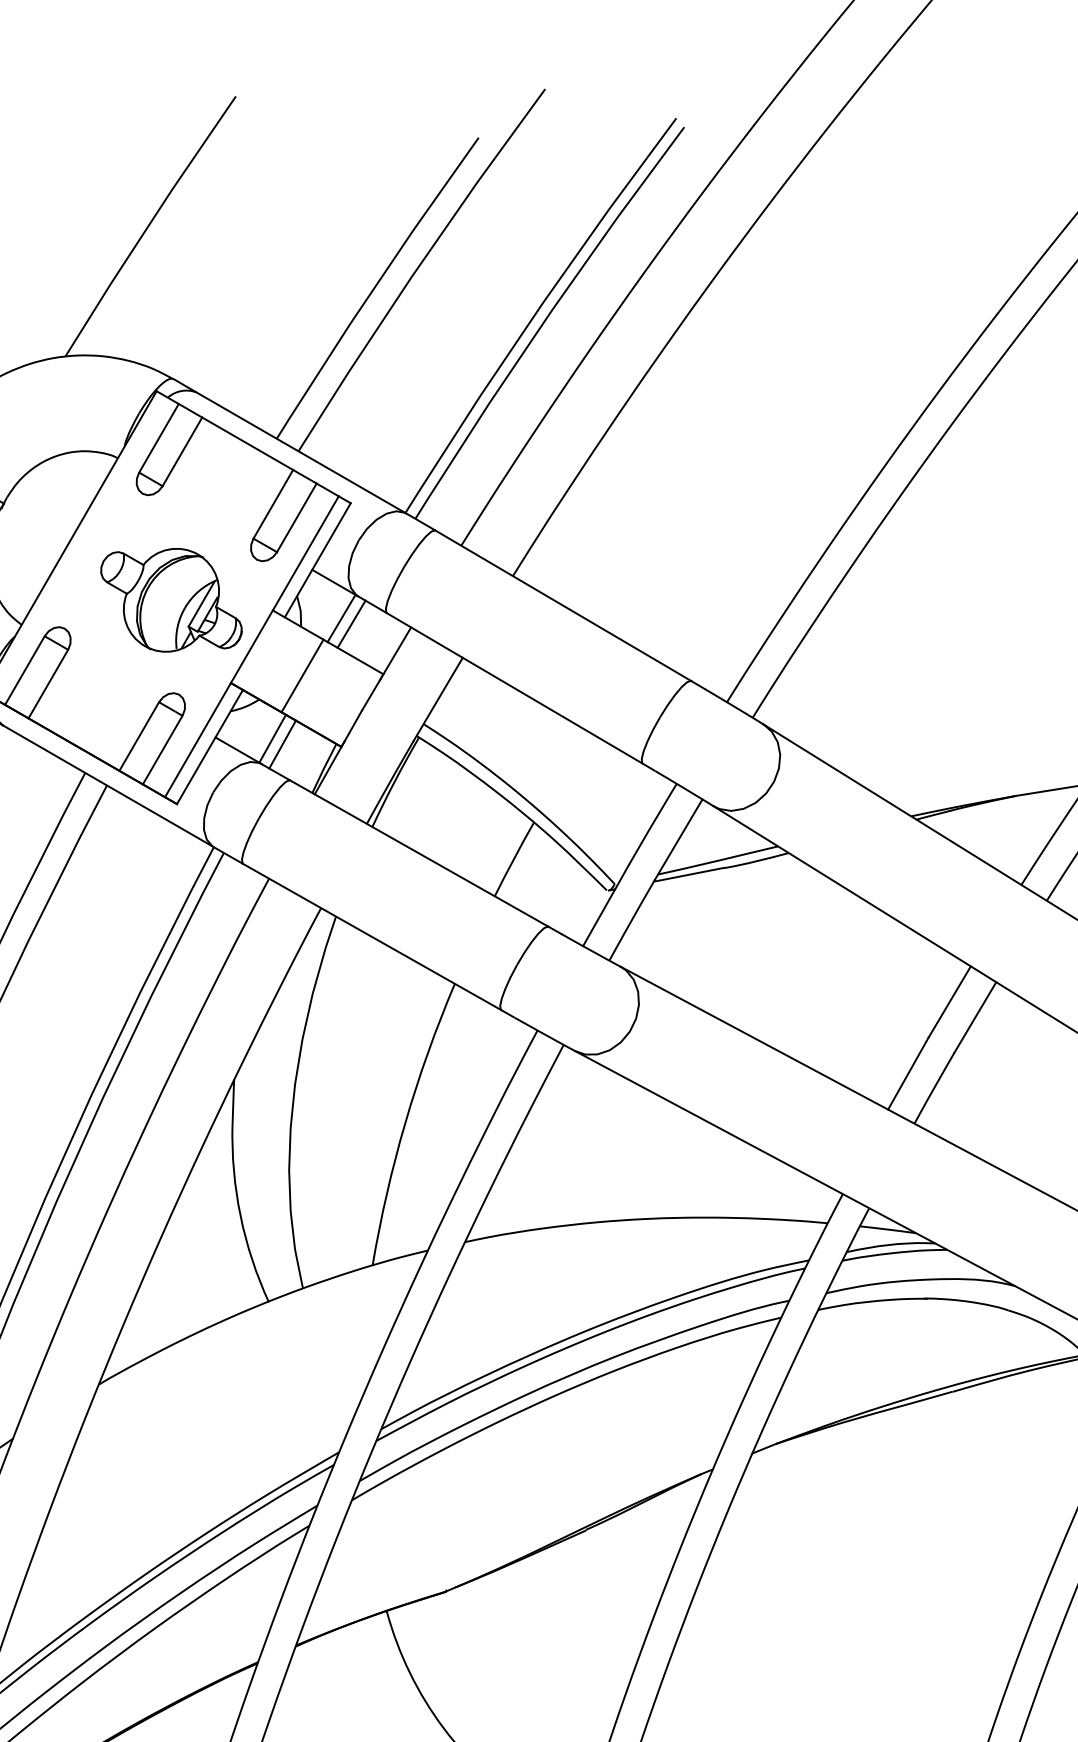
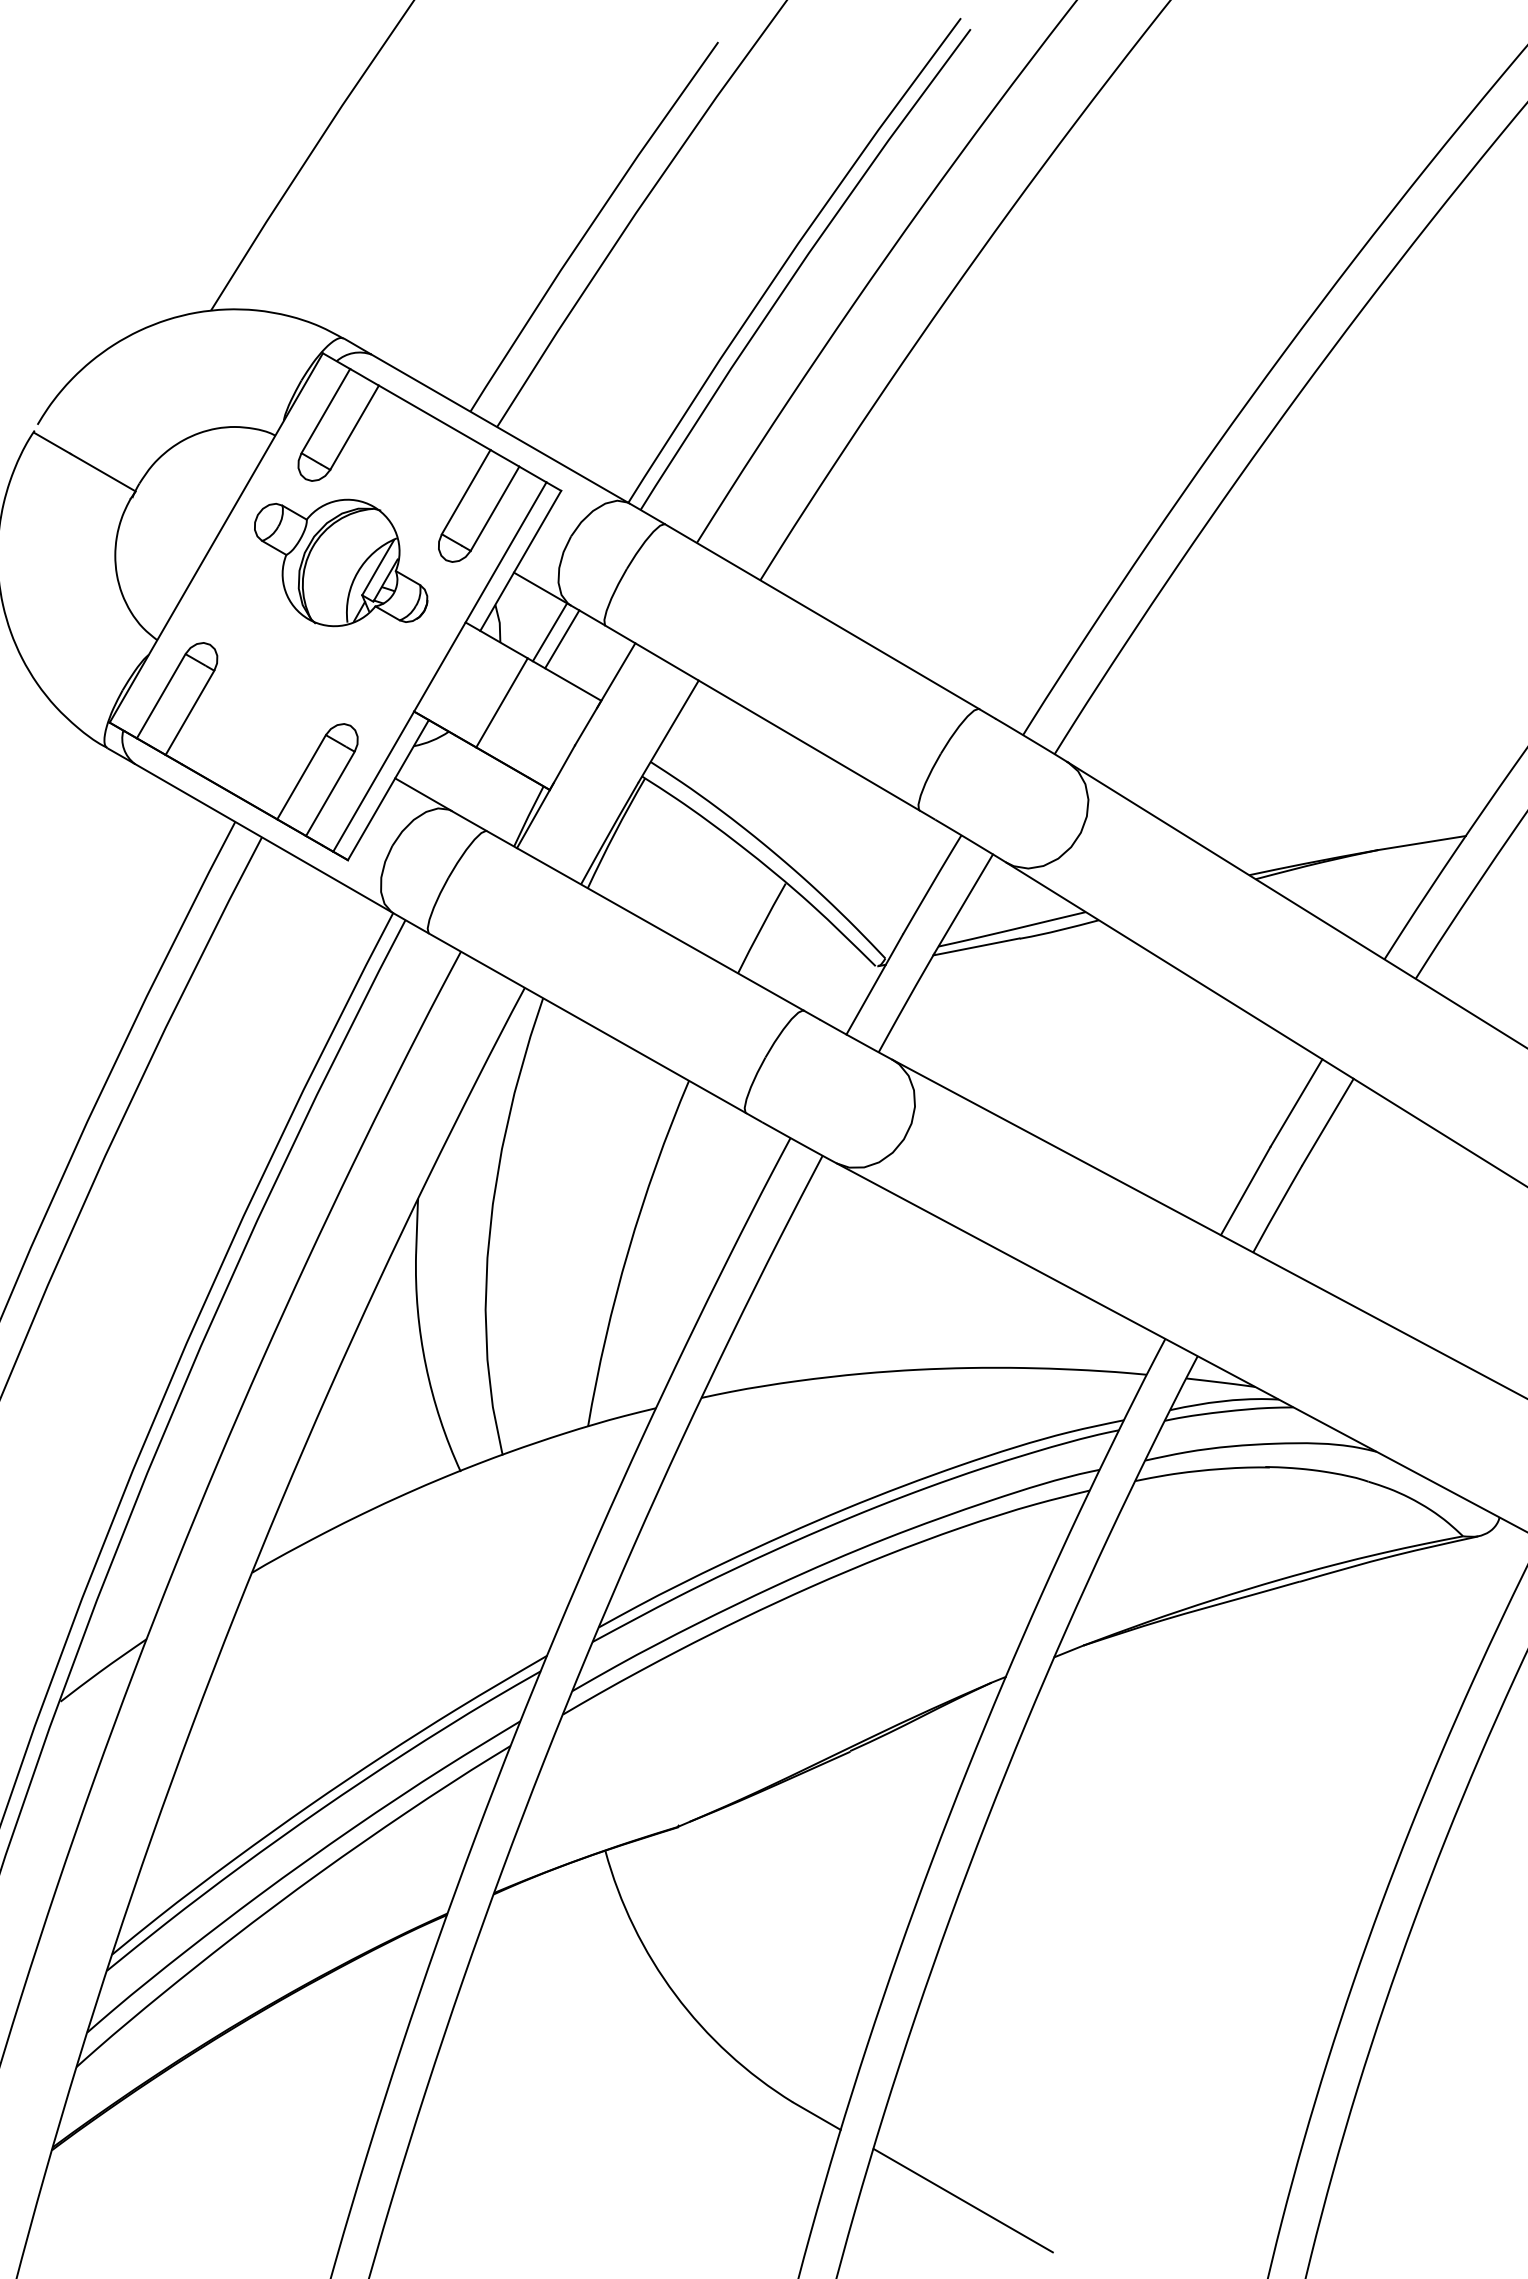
part: (171, 599) -> (341, 562), moved
line: (272, 738) -> (465, 779), removed
line: (282, 744) -> (477, 786), removed

